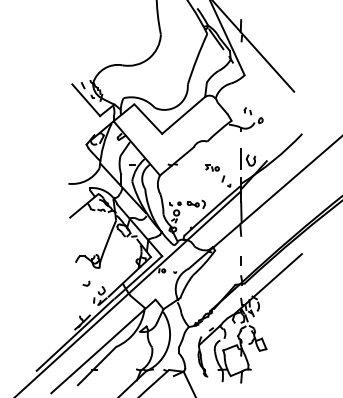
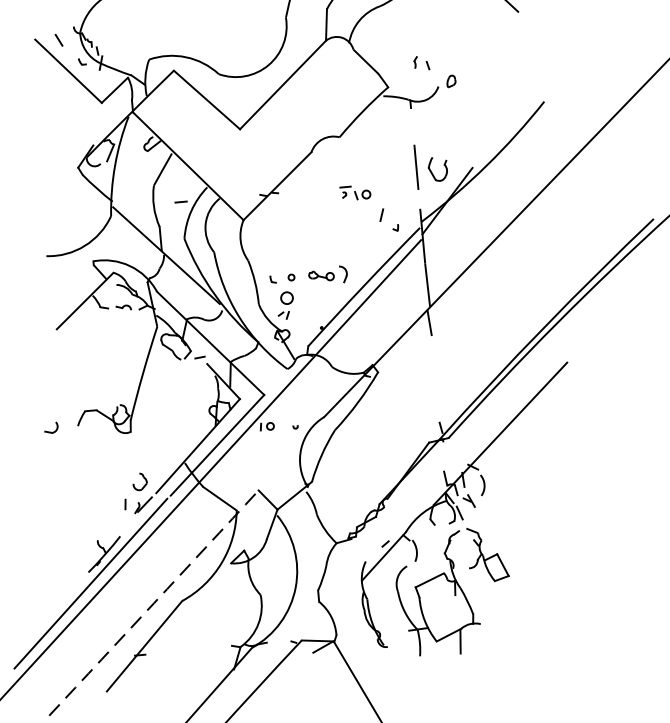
line: (240, 260) -> (435, 388), removed
part: (86, 283) -> (51, 428), moved
arc: (103, 346) -> (154, 602), solid -> dashed

